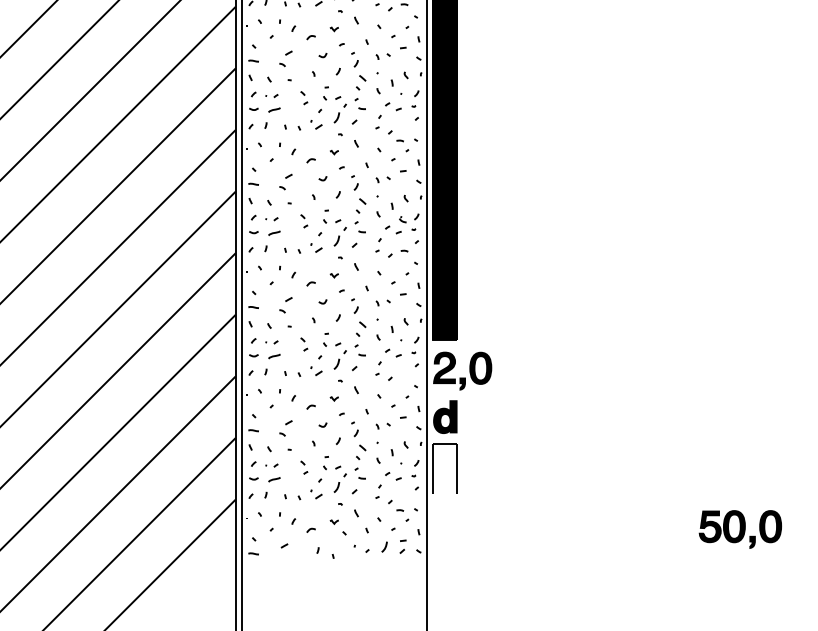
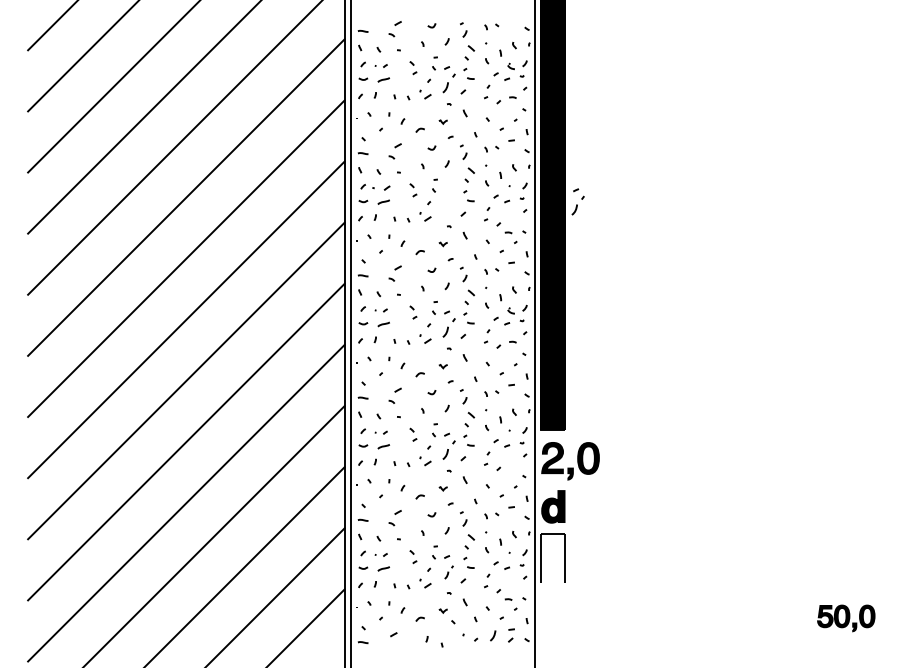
part: (271, 96) -> (380, 188), size x1.4
part: (339, 109) -> (577, 201), moved
part: (339, 483) -> (448, 572), size x0.7
part: (740, 529) -> (846, 618), size x0.7

